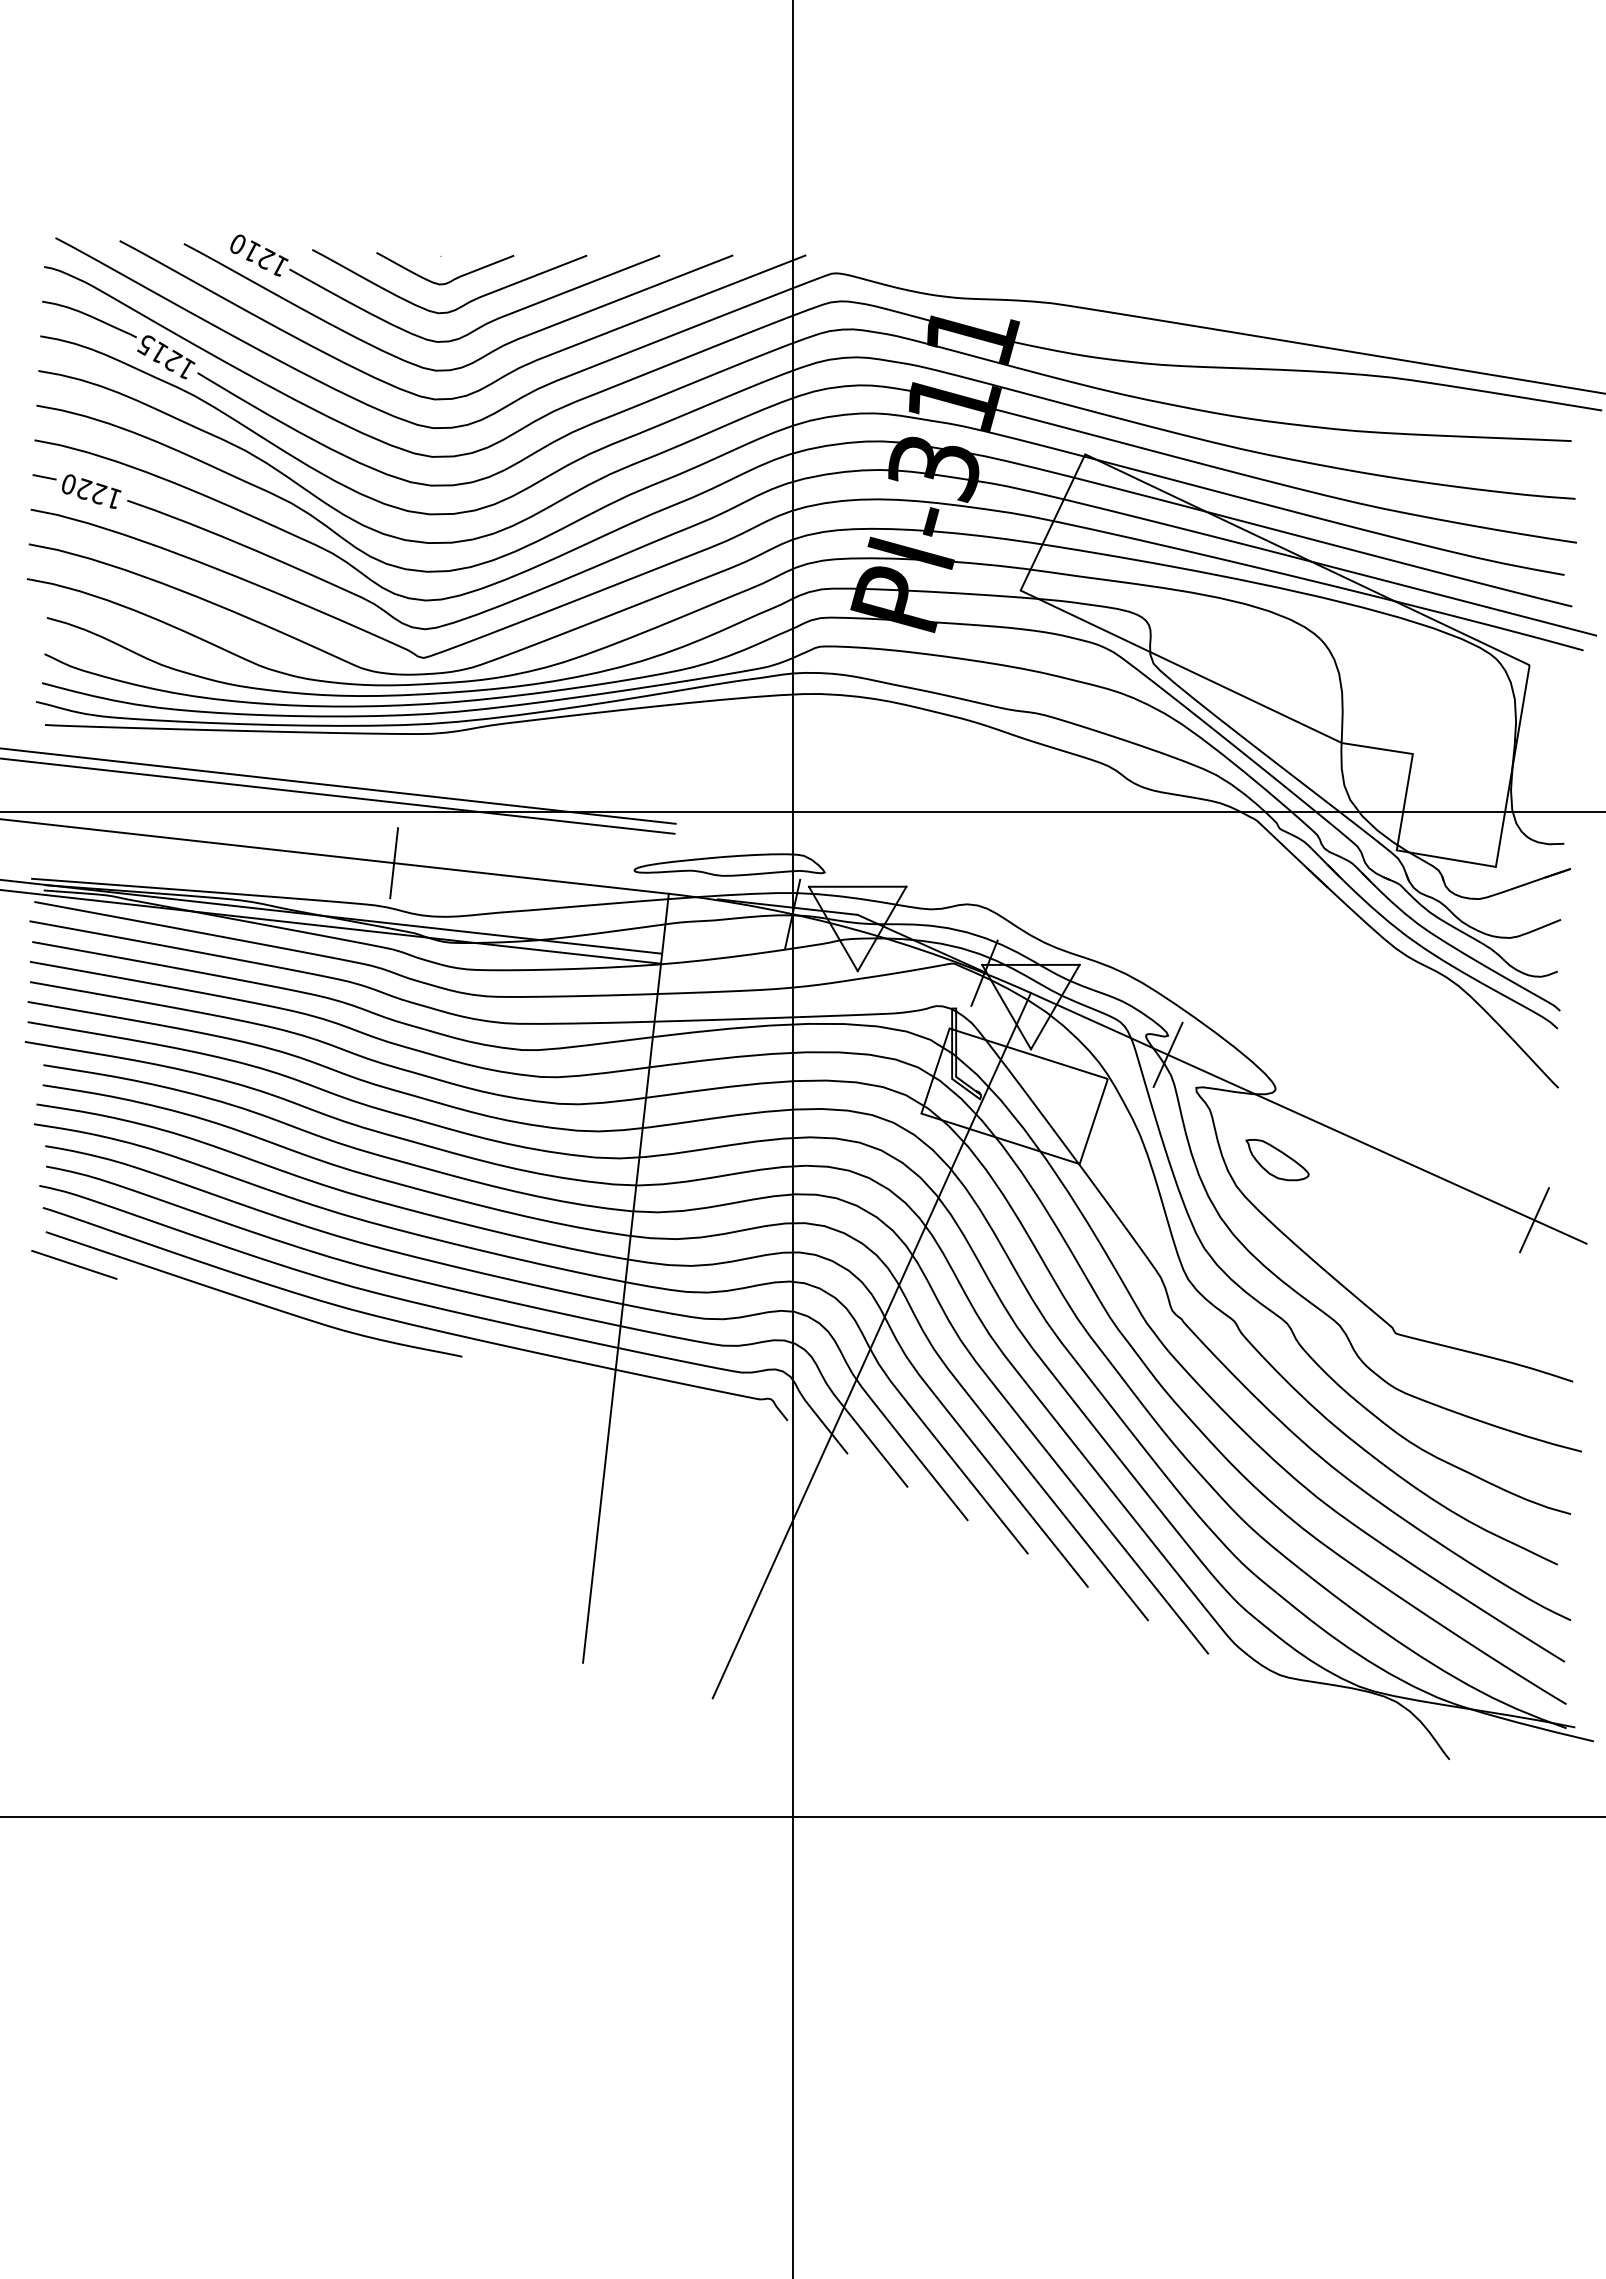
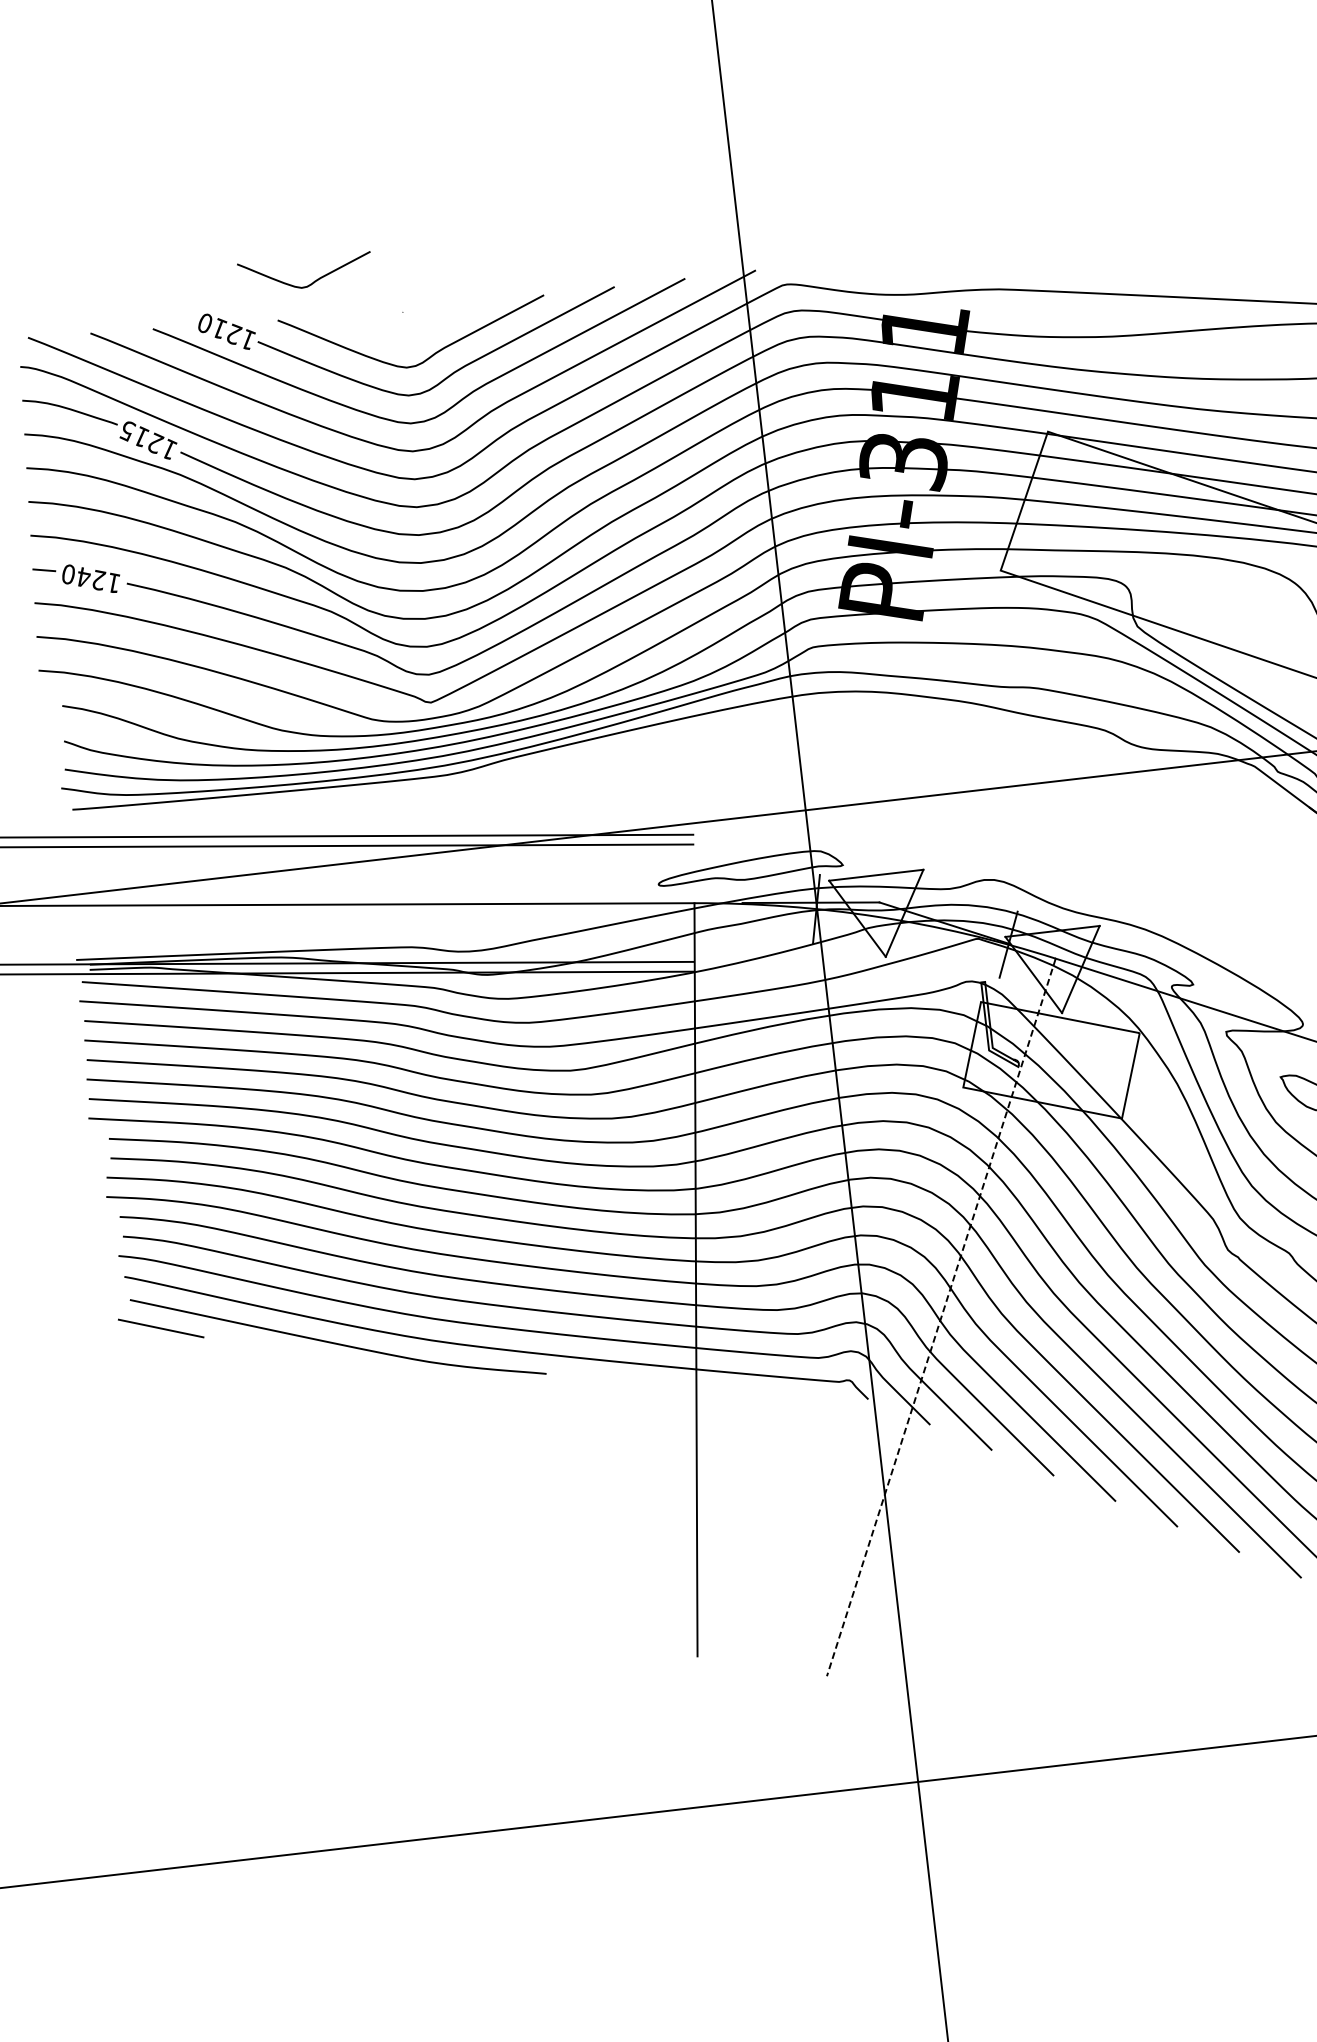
curve: (453, 278) -> (314, 280), moved
text: (84, 488) -> (84, 576), 1220 -> 1240
line: (394, 863) -> (425, 904), removed
line: (1167, 1054) -> (1194, 1002), removed
line: (871, 1345) -> (940, 1317), solid -> dashed

